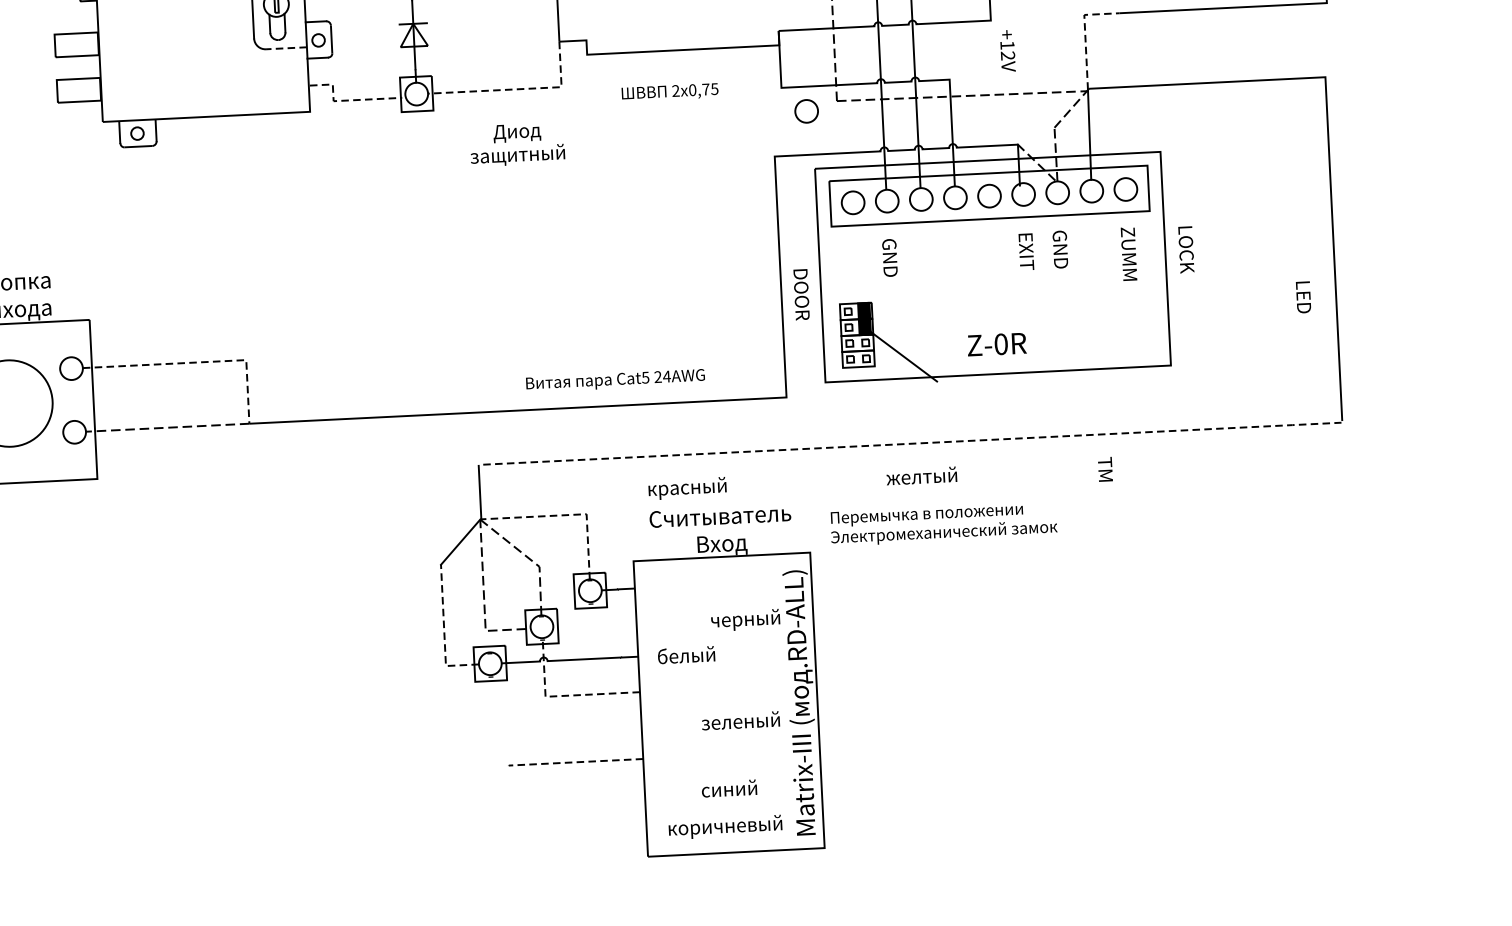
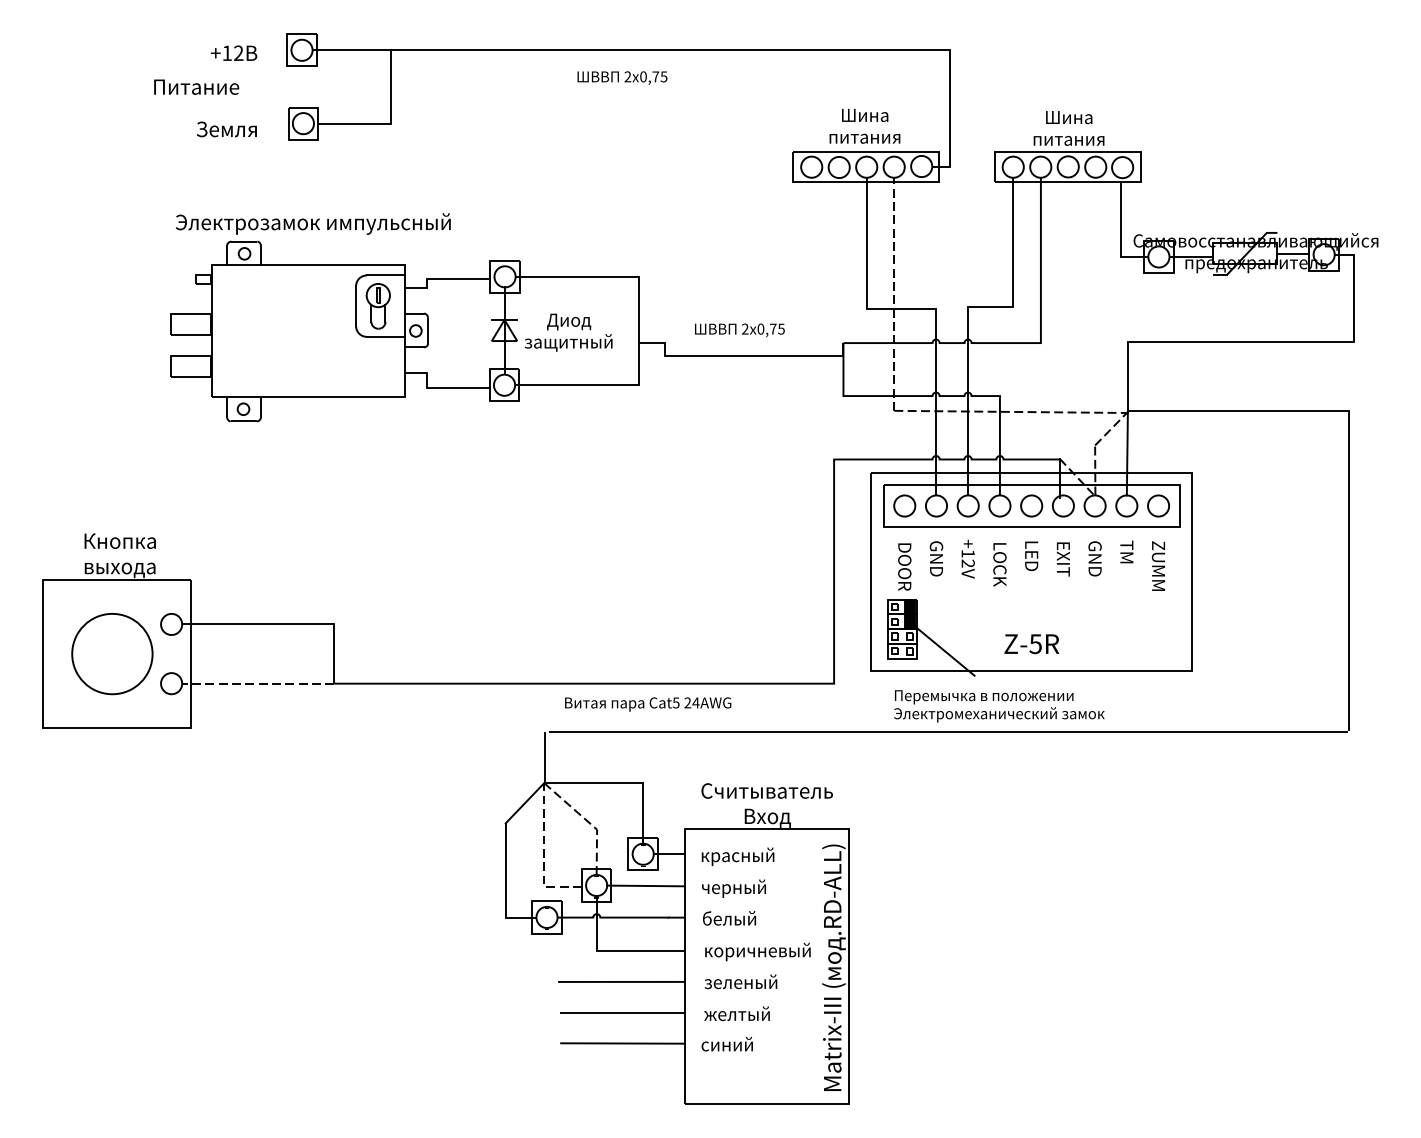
line: (1084, 34) -> (1127, 360), dashed -> solid
line: (286, 47) -> (385, 336), dashed -> solid
text: (1006, 50) -> (967, 558), moved
line: (517, 89) -> (598, 385), dashed -> solid
text: (669, 92) -> (739, 330), moved
line: (346, 101) -> (439, 388), dashed -> solid
circle: (806, 110) -> (865, 418), removed
text: (517, 144) -> (568, 332), moved
text: (1185, 249) -> (999, 564), moved
text: (801, 294) -> (904, 566), moved
text: (1303, 296) -> (1031, 555), moved
text: (1000, 344) -> (1035, 644), Z-0R -> Z-5R
line: (197, 362) -> (288, 624), dashed -> solid
text: (615, 380) -> (648, 704), moved
line: (913, 443) -> (949, 732), dashed -> solid
text: (1105, 468) -> (1126, 551), moved
text: (921, 475) -> (736, 1013), moved
text: (686, 488) -> (737, 856), moved
line: (566, 514) -> (624, 782), dashed -> solid
text: (943, 524) -> (999, 706), moved
text: (745, 620) -> (733, 888), moved
line: (594, 624) -> (645, 885), added
line: (444, 631) -> (505, 885), dashed -> solid
line: (562, 695) -> (612, 950), dashed -> solid
text: (740, 720) -> (740, 981), moved
line: (573, 728) -> (621, 981), added
line: (575, 761) -> (621, 1012), dashed -> solid
text: (728, 788) -> (726, 1044), moved
line: (578, 795) -> (622, 1043), added
text: (725, 826) -> (757, 951), moved

